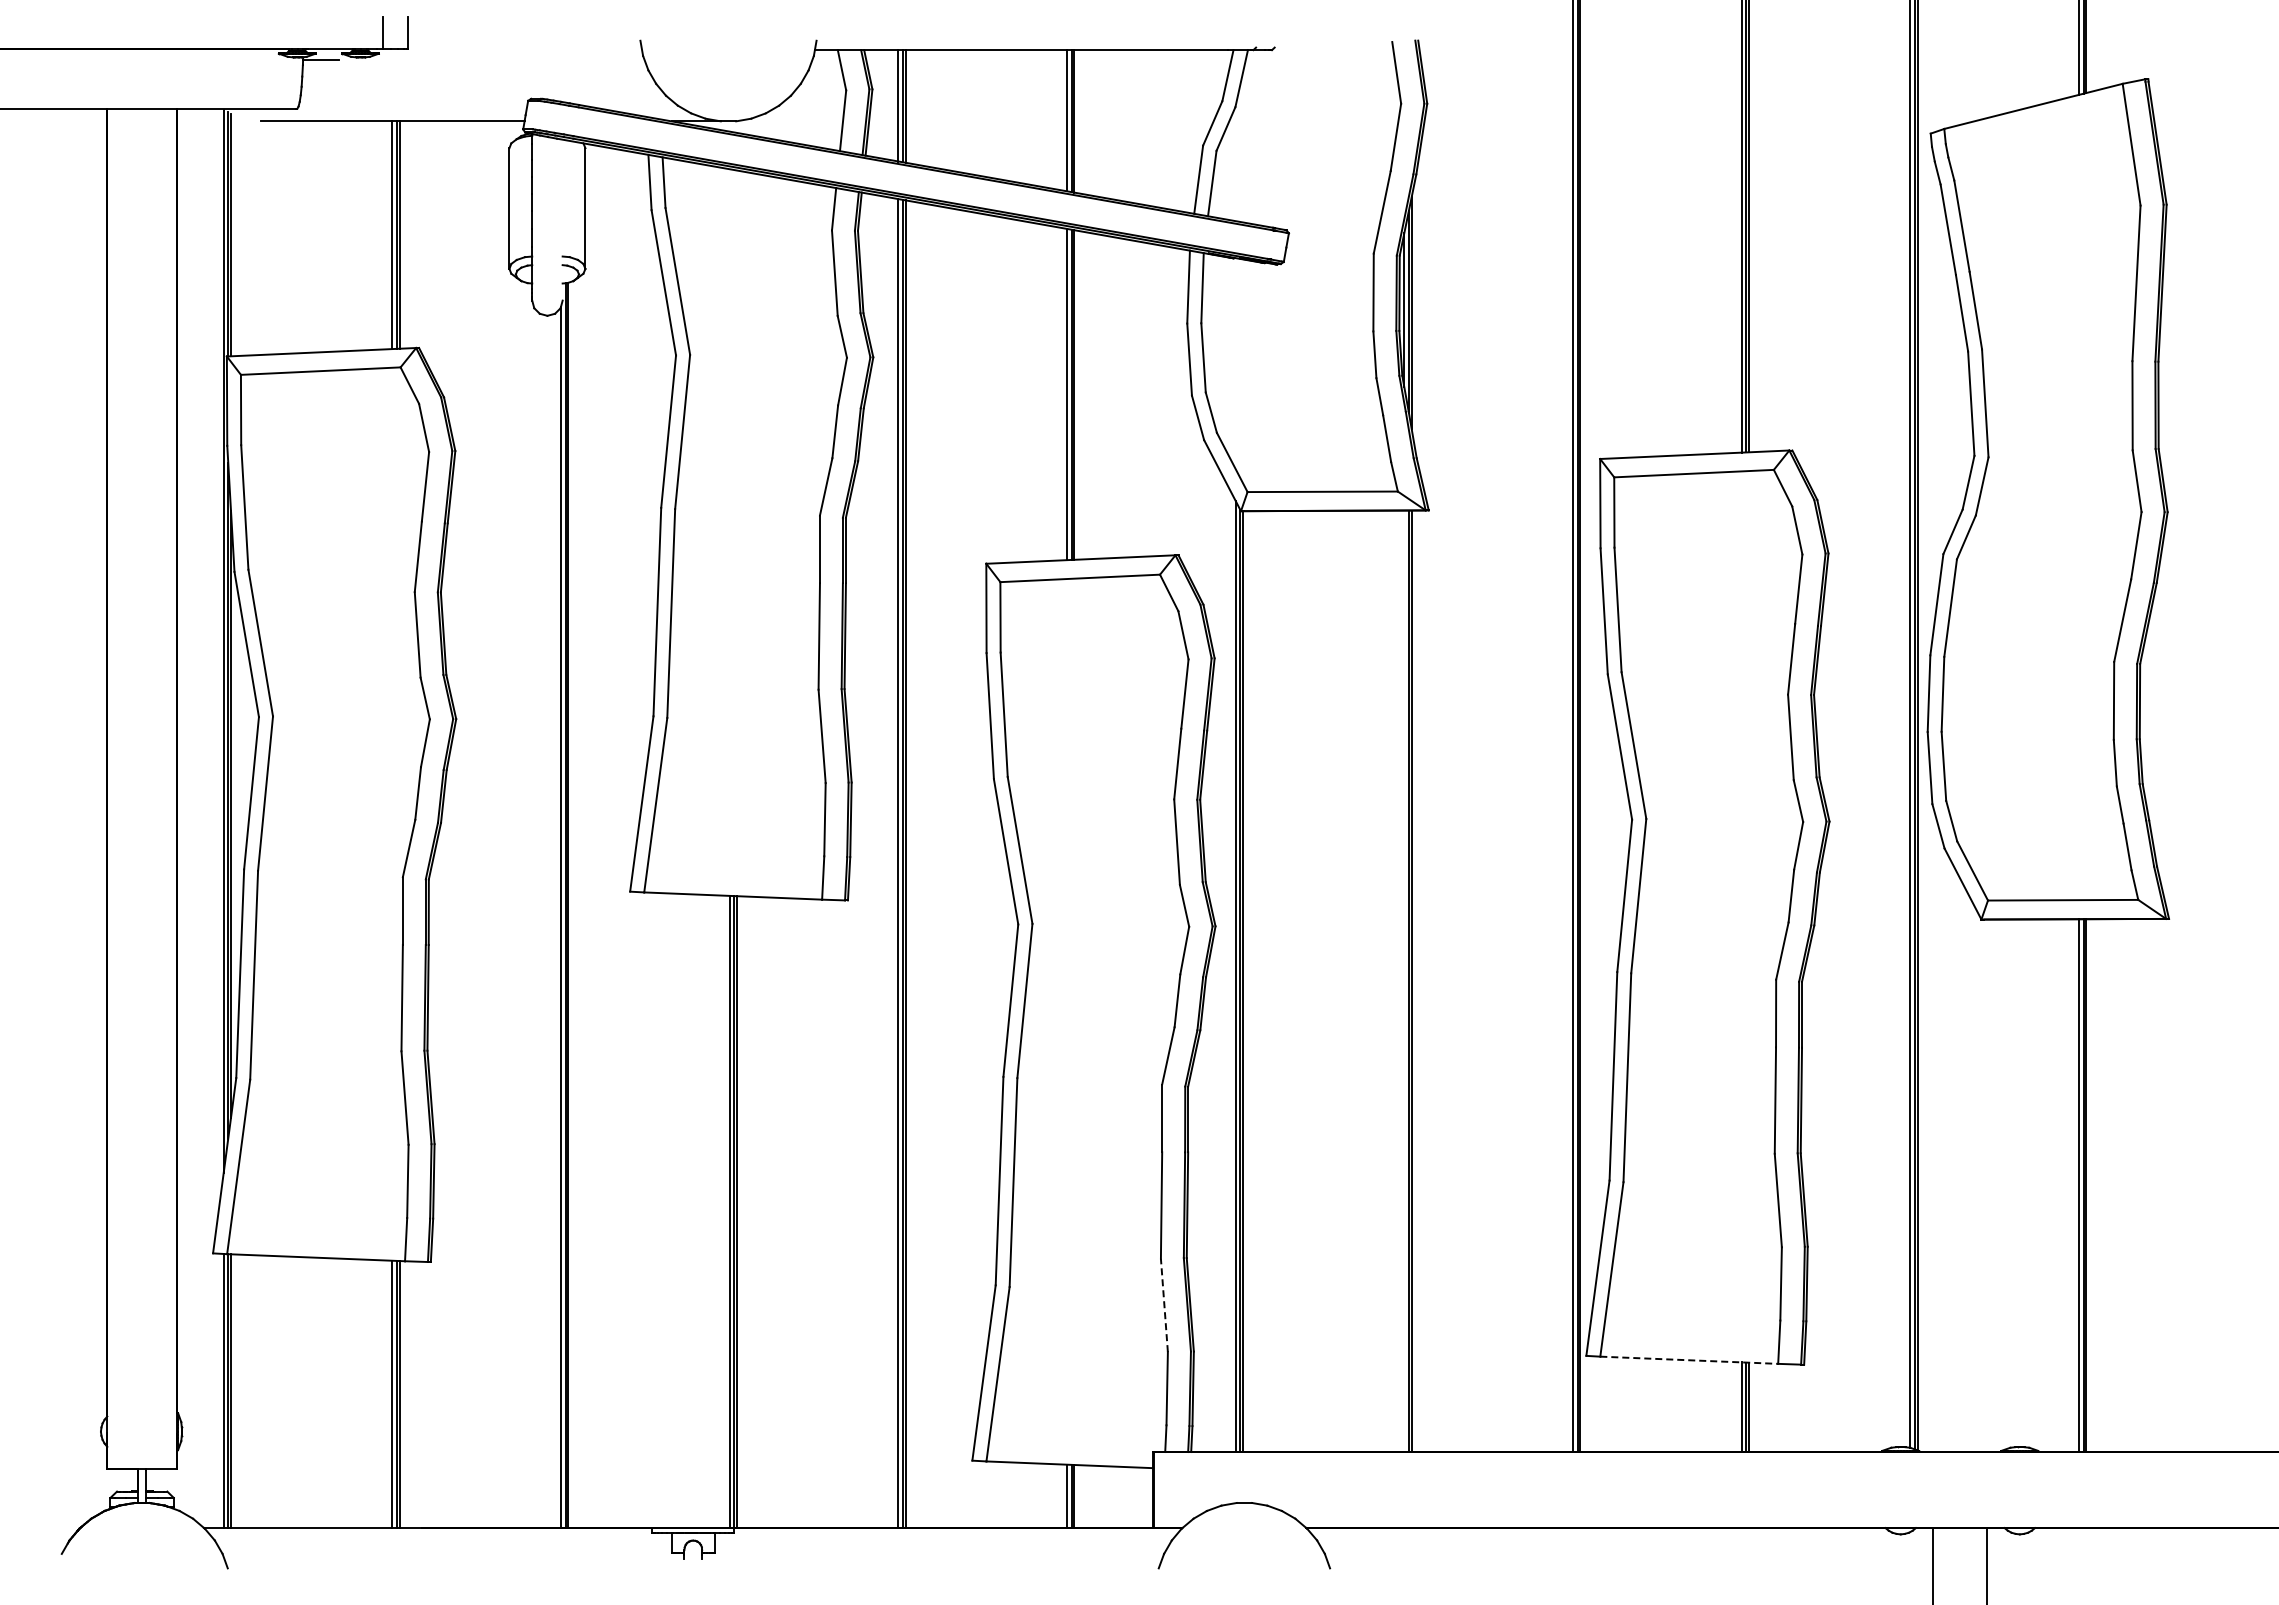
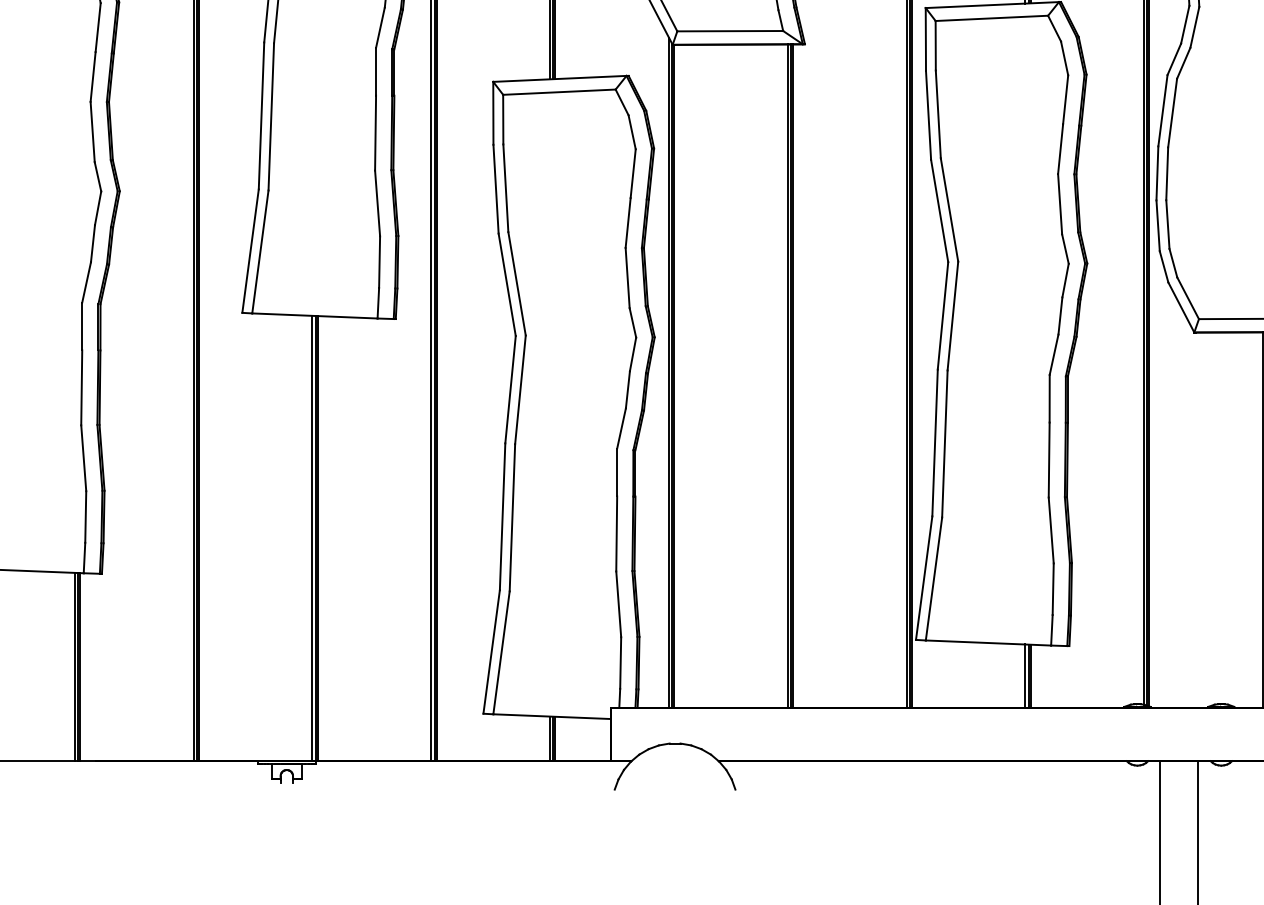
line: (1404, 981) -> (787, 376), added
line: (1164, 1305) -> (618, 604), dashed -> solid
line: (1689, 1360) -> (988, 643), dashed -> solid

